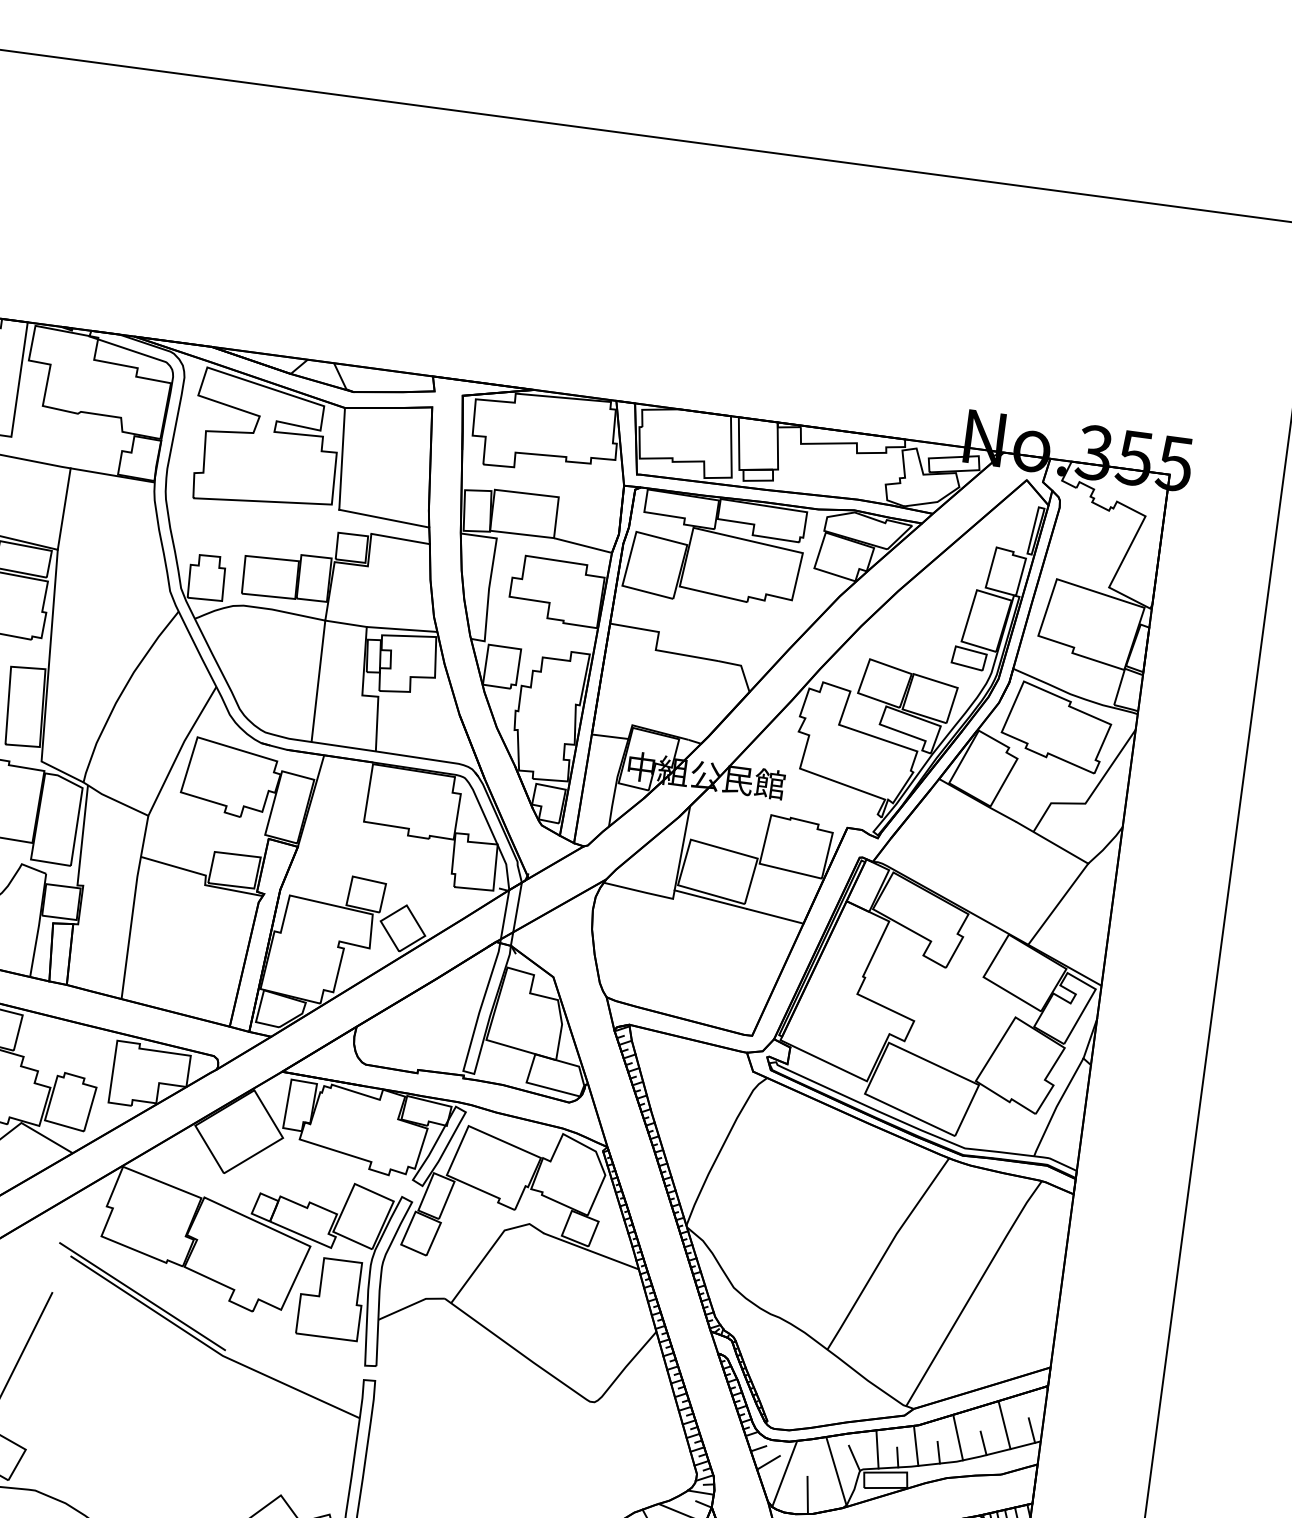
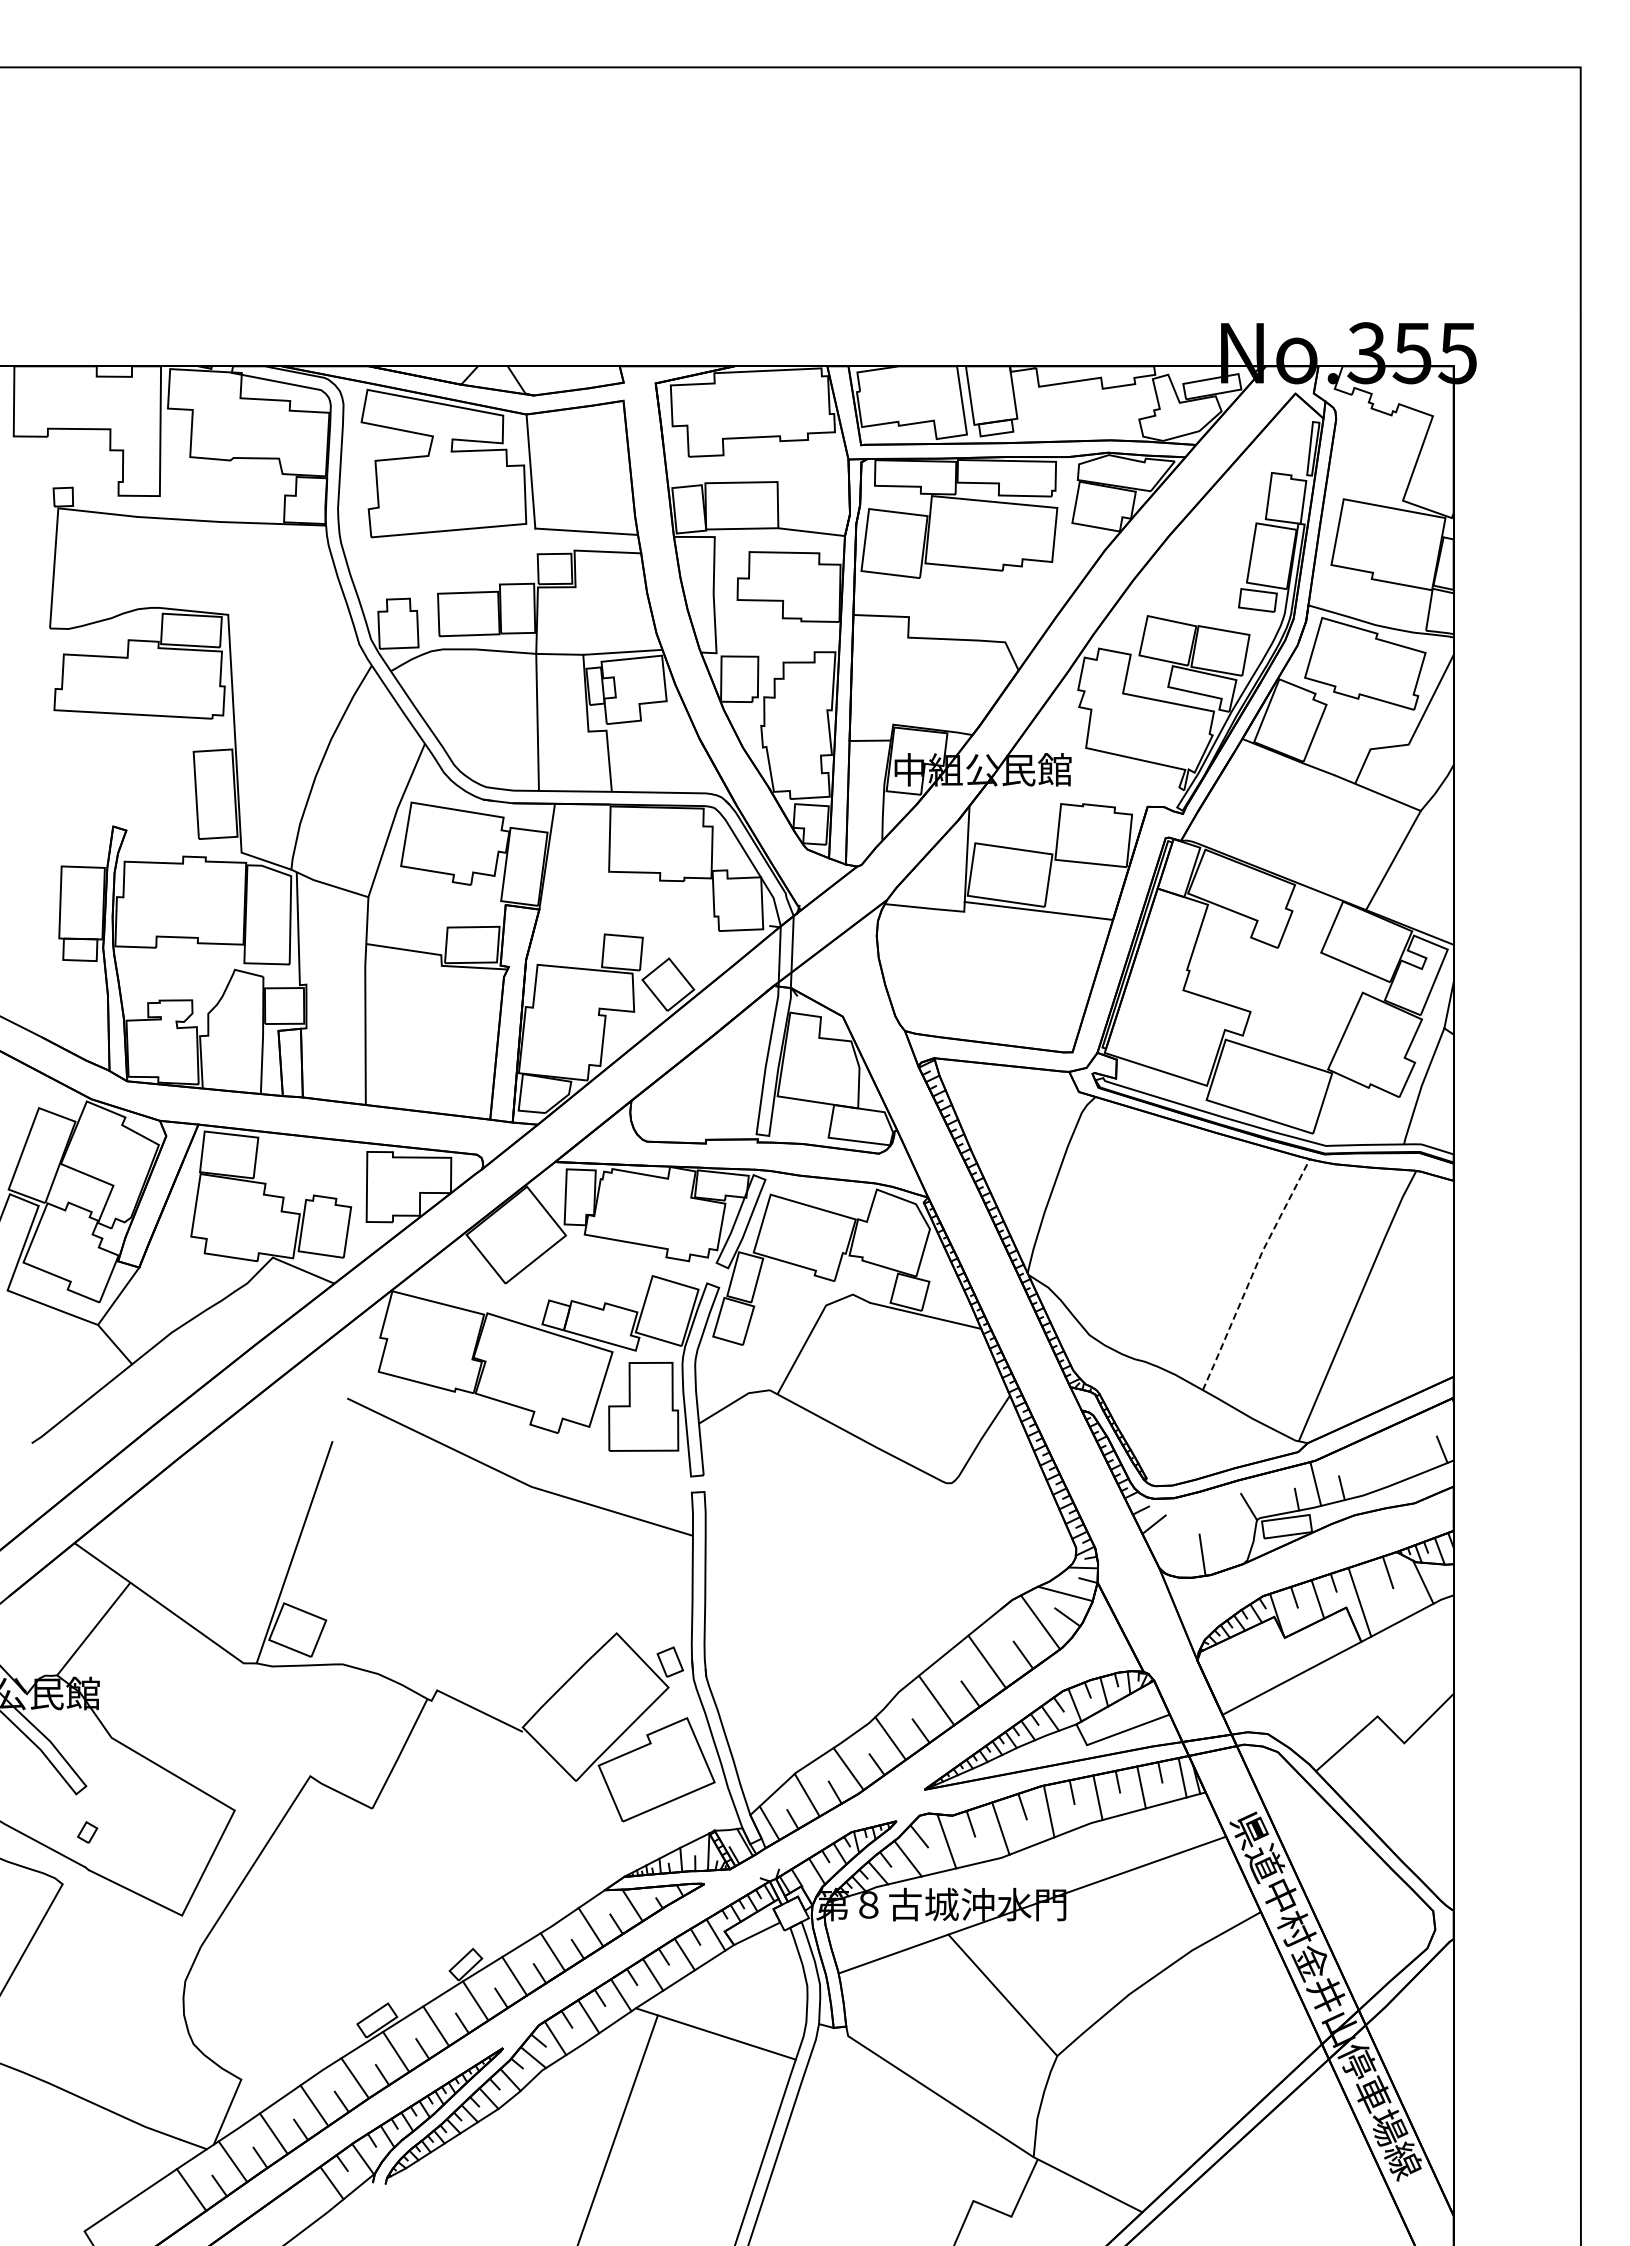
line: (64, 509) -> (229, 568), removed
line: (885, 1252) -> (1253, 1273), solid -> dashed
line: (141, 1296) -> (432, 1432), removed
line: (1004, 1424) -> (1410, 1447), removed
line: (958, 1437) -> (1361, 1468), removed
line: (983, 1442) -> (1390, 1470), removed
line: (877, 1449) -> (1273, 1493), removed
line: (836, 1470) -> (1230, 1523), removed
line: (784, 1473) -> (1173, 1534), removed

